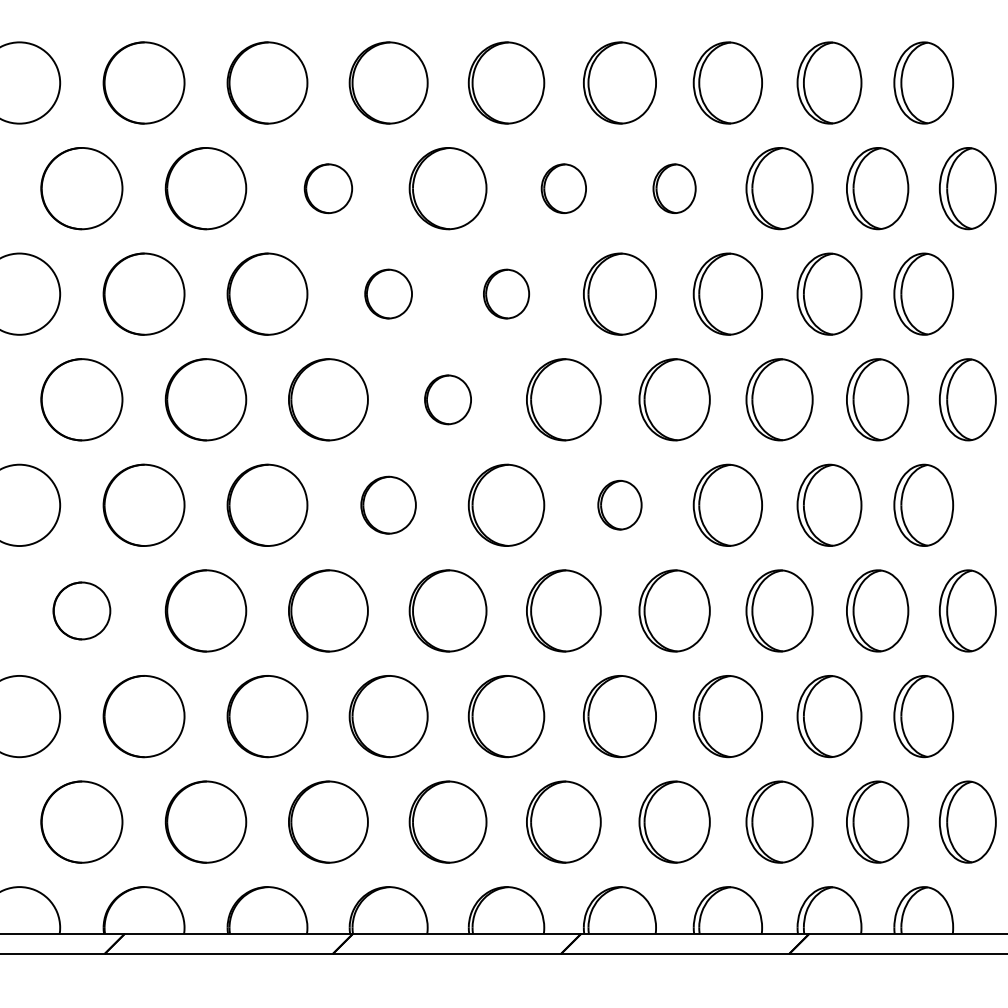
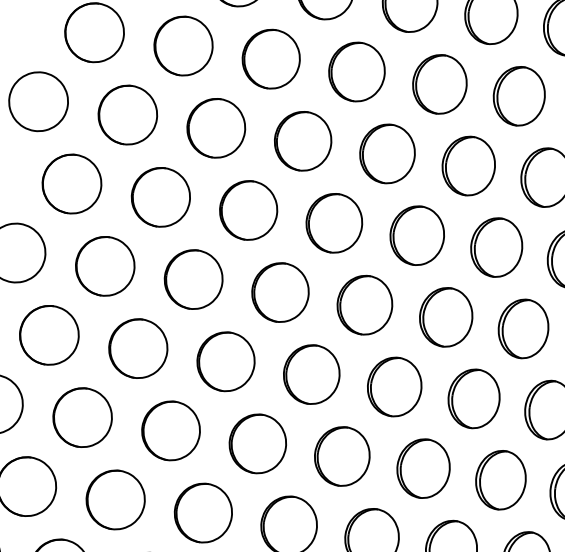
part: (328, 188) -> (271, 59), size x1.67
part: (563, 188) -> (439, 84), size x1.67
part: (674, 188) -> (519, 96), size x1.67
part: (388, 293) -> (303, 140), size x1.67
part: (506, 293) -> (387, 153), size x1.67
part: (447, 399) -> (333, 223), size x1.67
part: (388, 504) -> (280, 291), size x1.43
part: (619, 504) -> (445, 316), size x1.67
part: (81, 610) -> (49, 335), size x1.43

